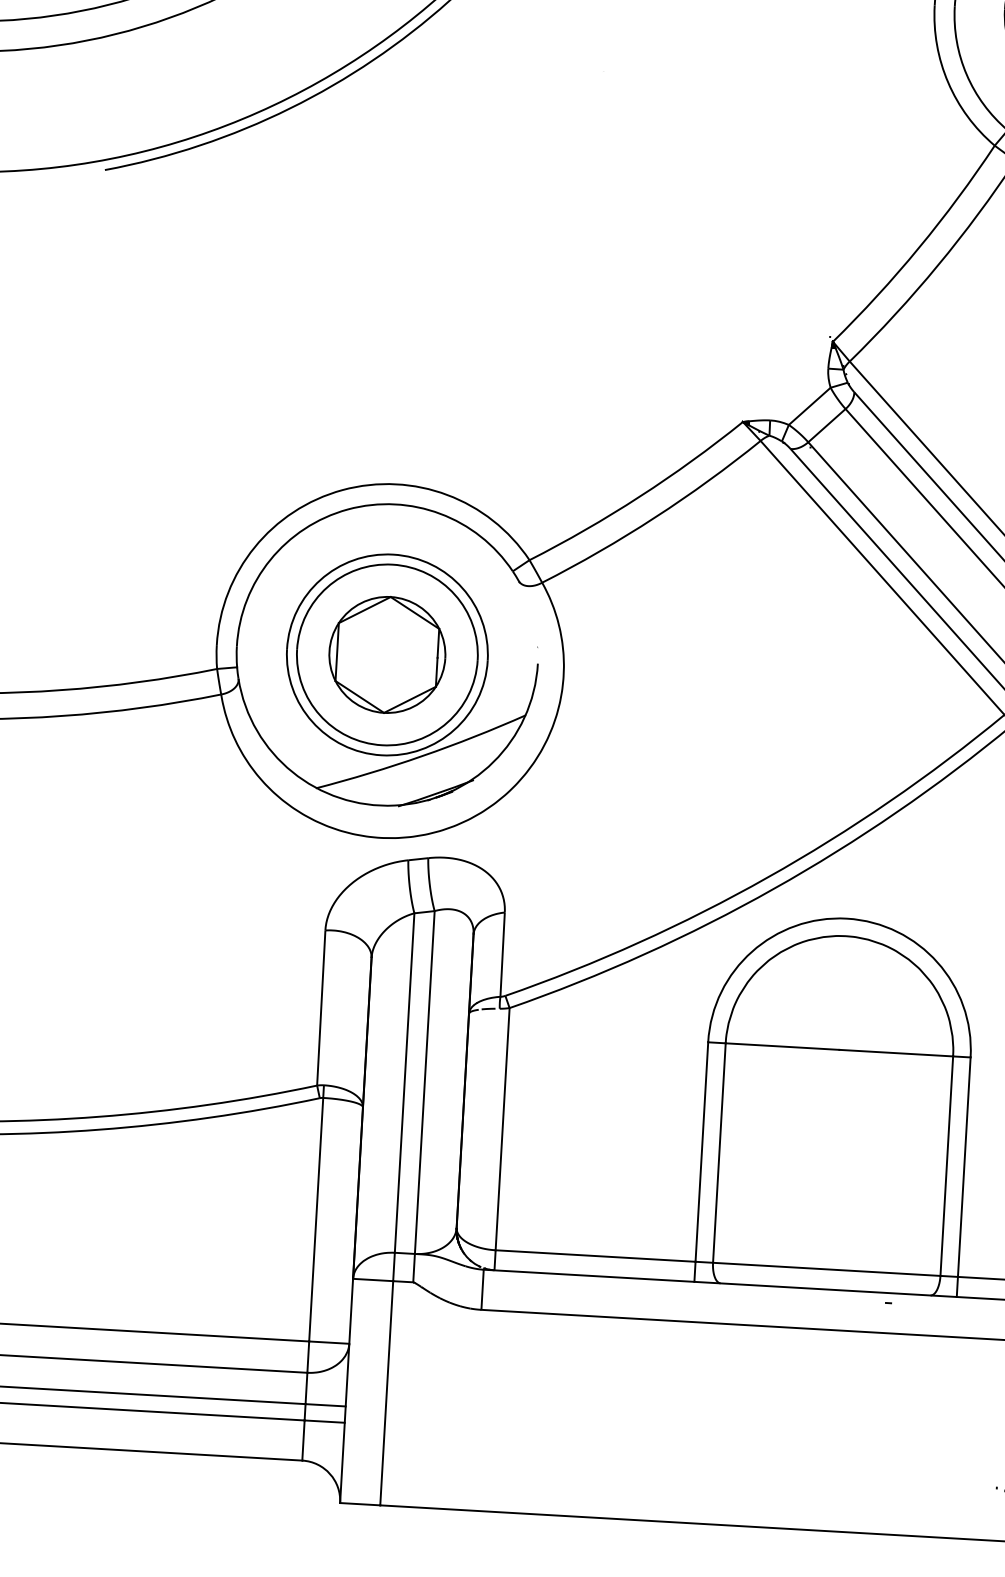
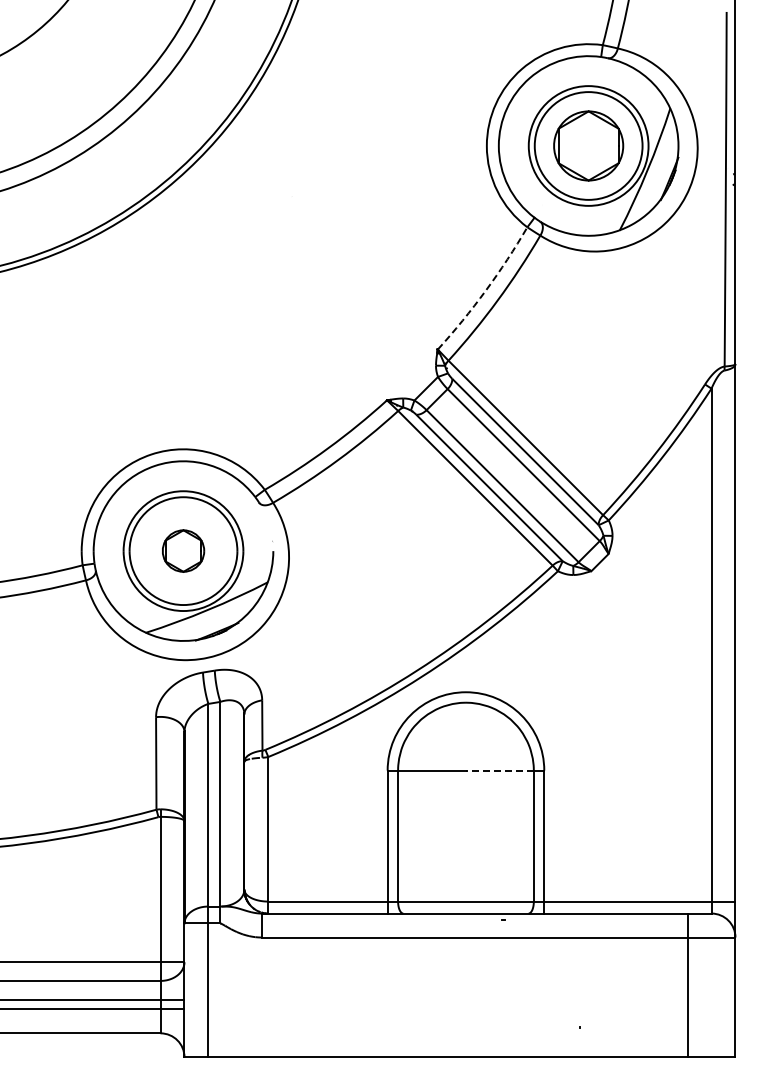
arc: (918, 247) -> (485, 290), solid -> dashed
part: (387, 653) -> (183, 550), size x0.6
line: (895, 1052) -> (499, 770), solid -> dashed

